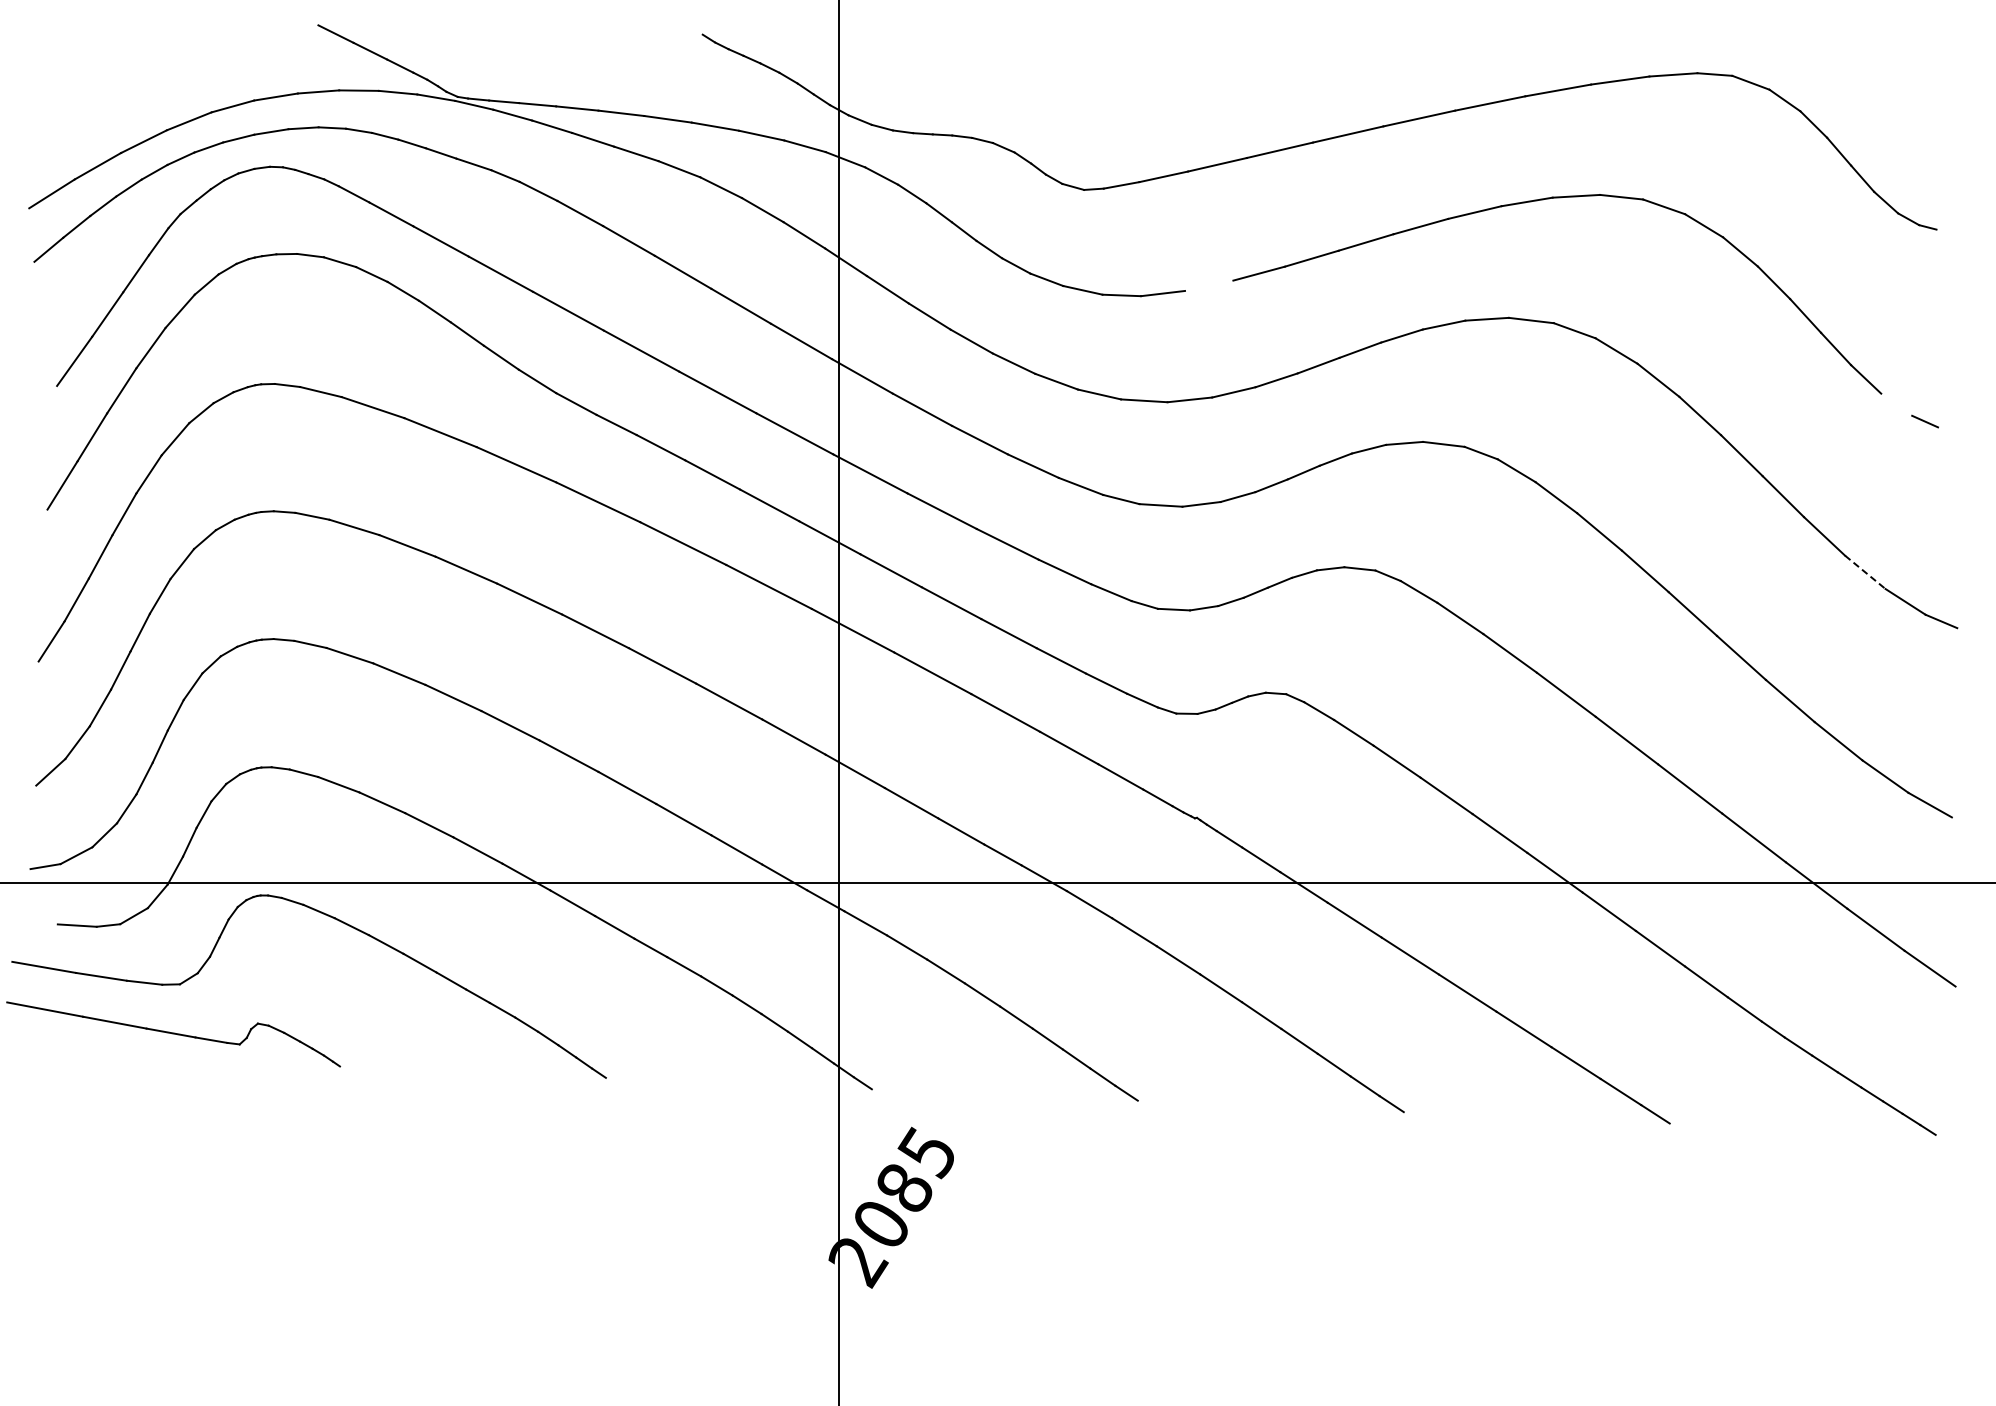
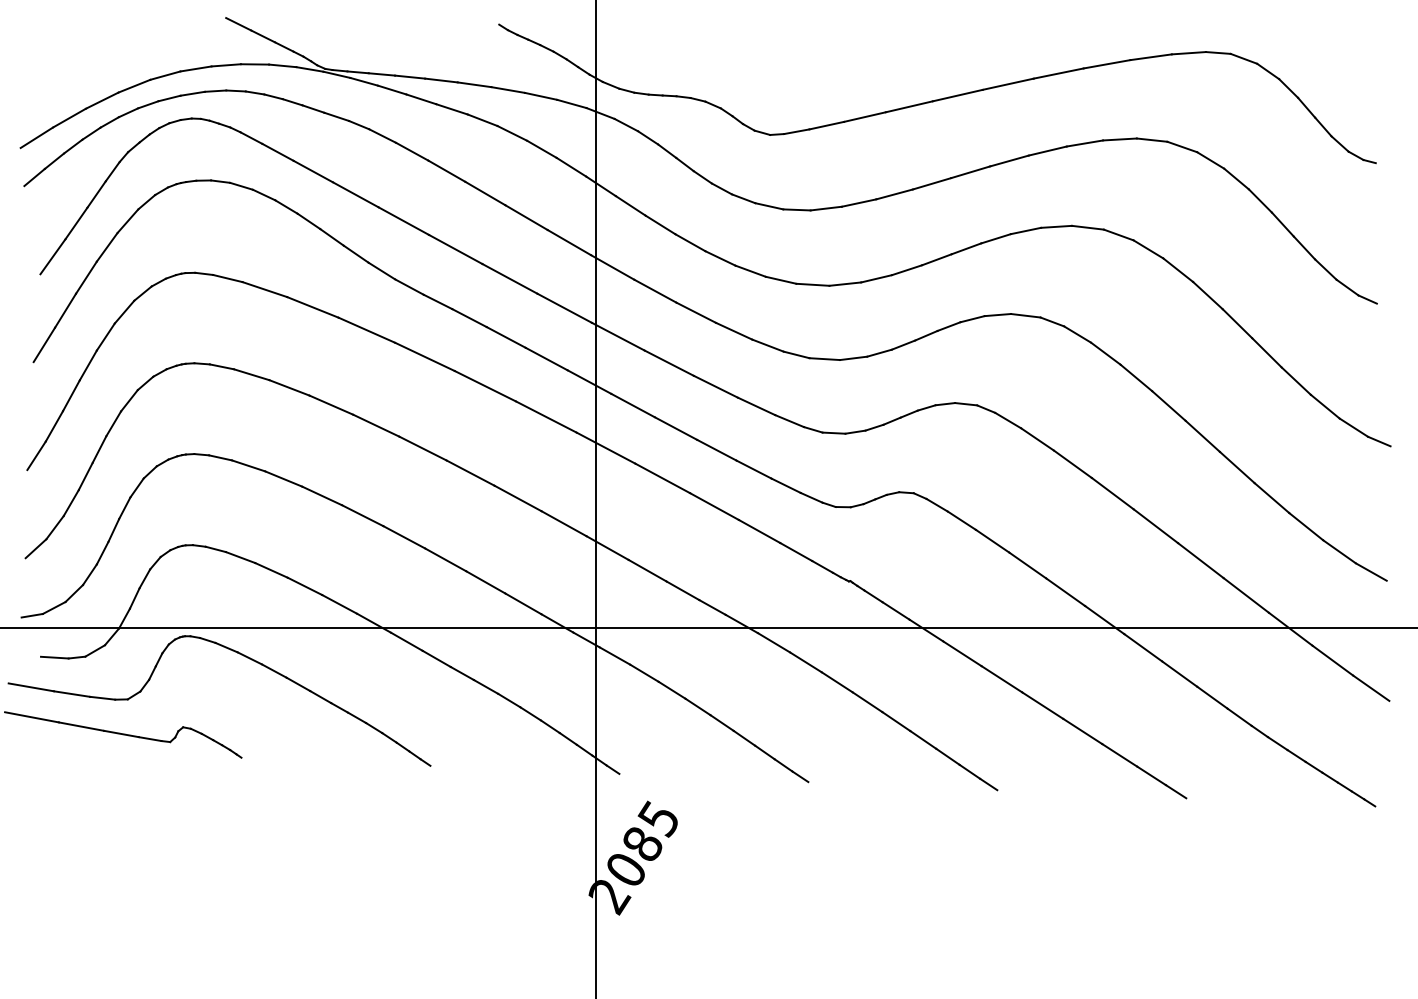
line: (1209, 285) -> (859, 202), added
line: (1896, 404) -> (1347, 287), added
line: (1865, 572) -> (1325, 406), dashed -> solid

